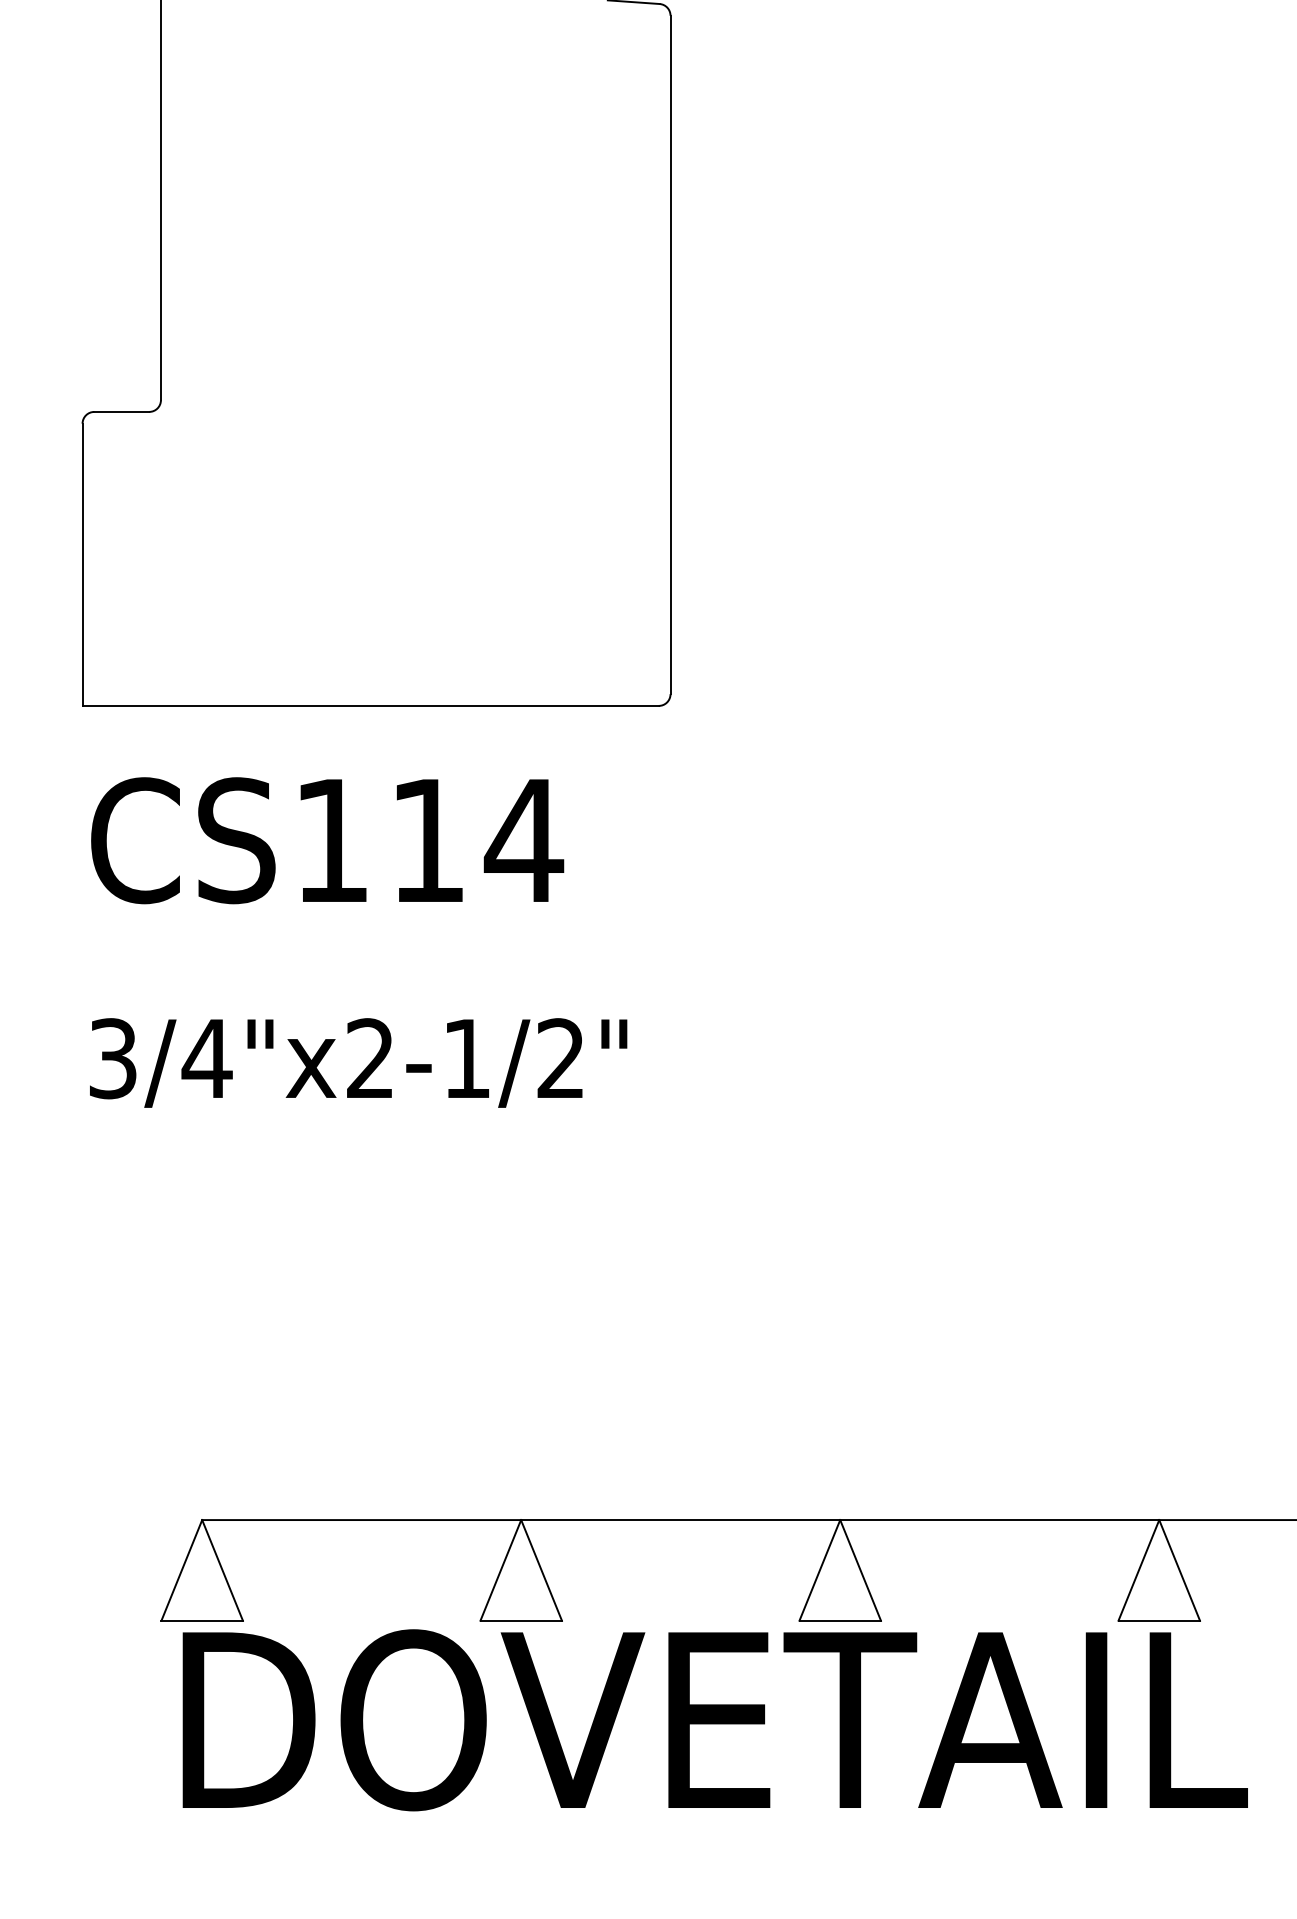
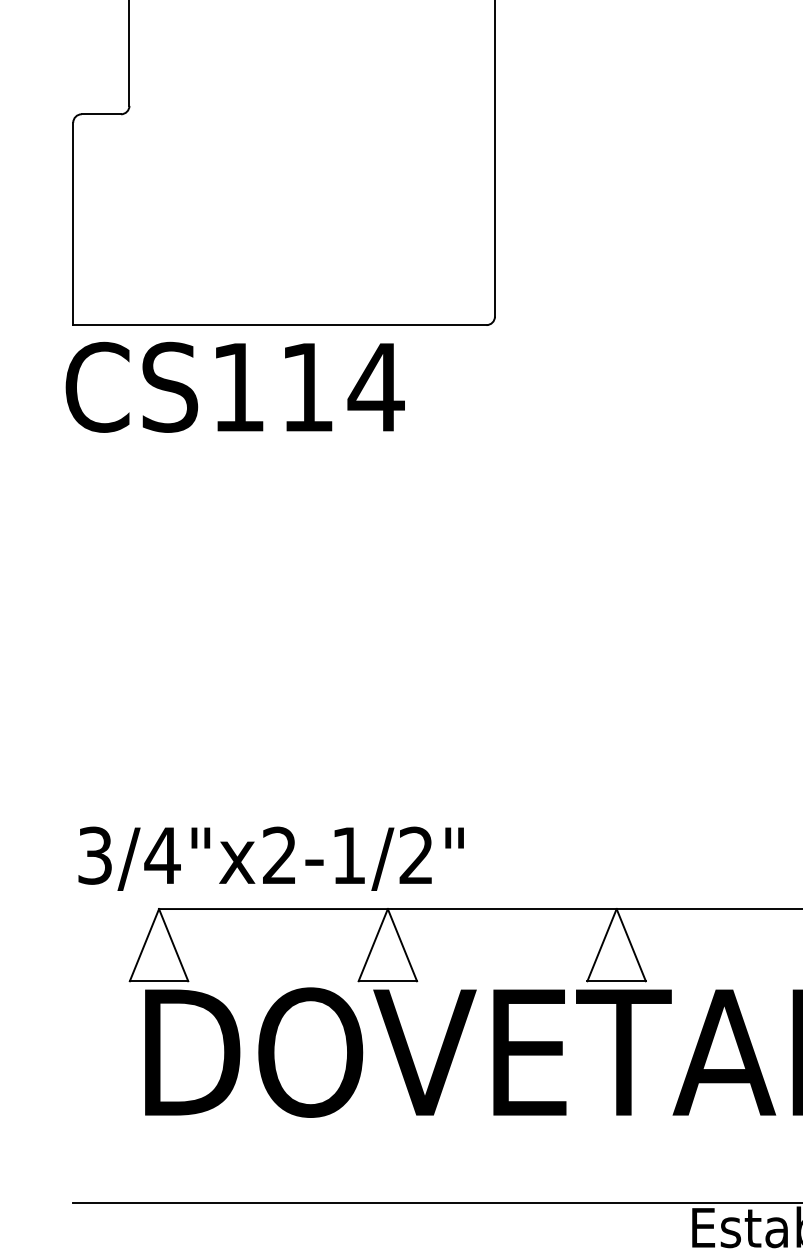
text: (327, 840) -> (235, 387), moved
text: (358, 1062) -> (271, 858), moved

